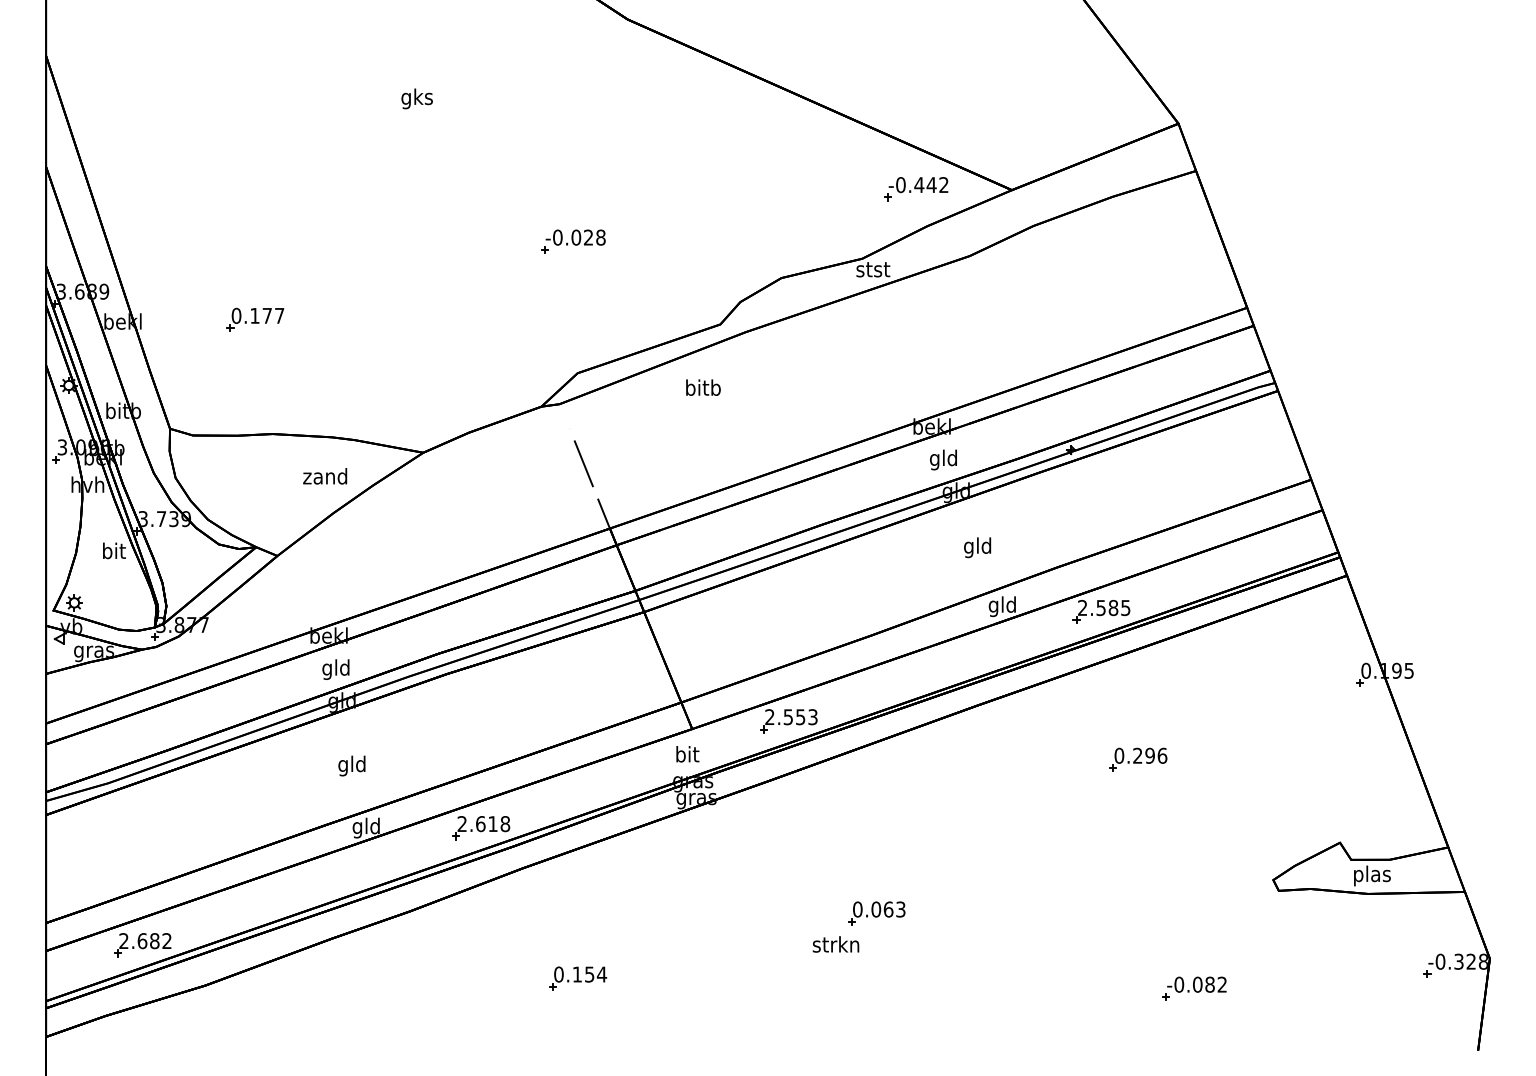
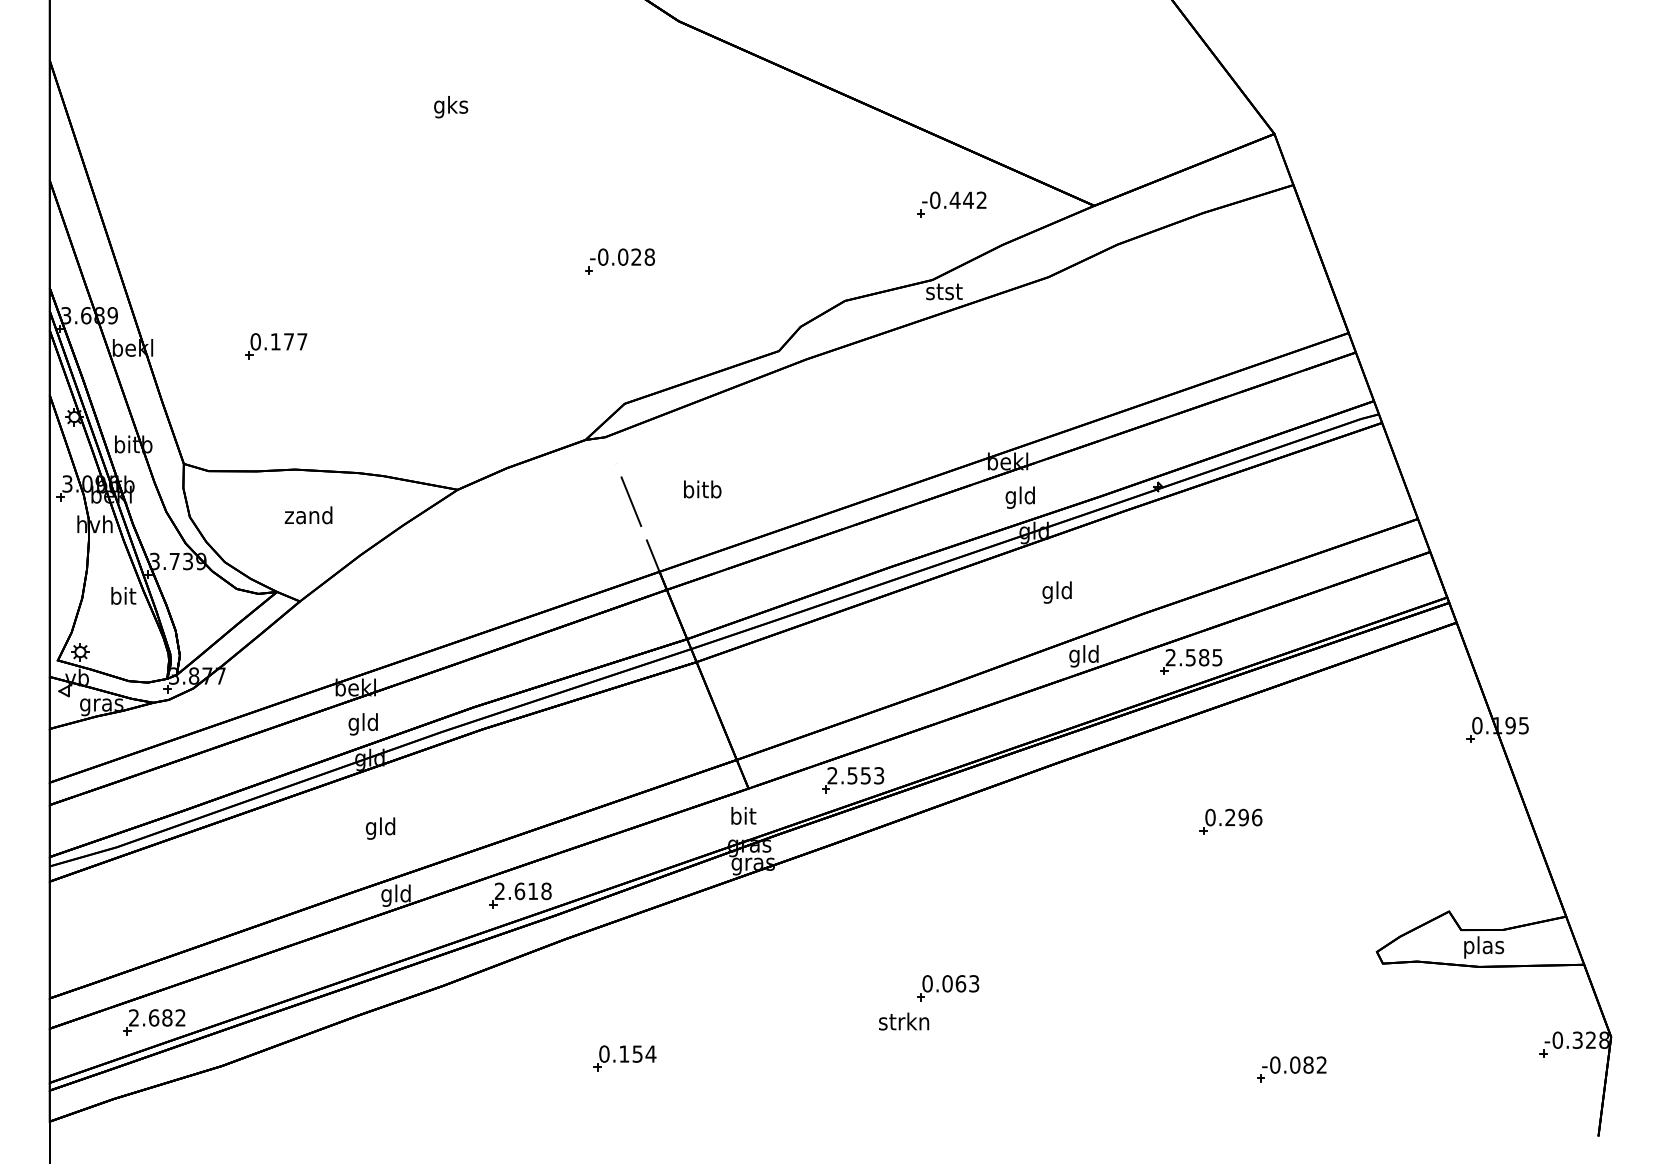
part: (915, 188) -> (951, 204), moved
text: (703, 387) -> (702, 489), moved
text: (325, 476) -> (308, 515), moved

